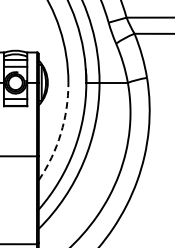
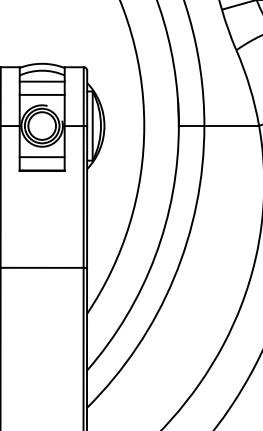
arc: (60, 133) -> (128, 223), dashed -> solid

